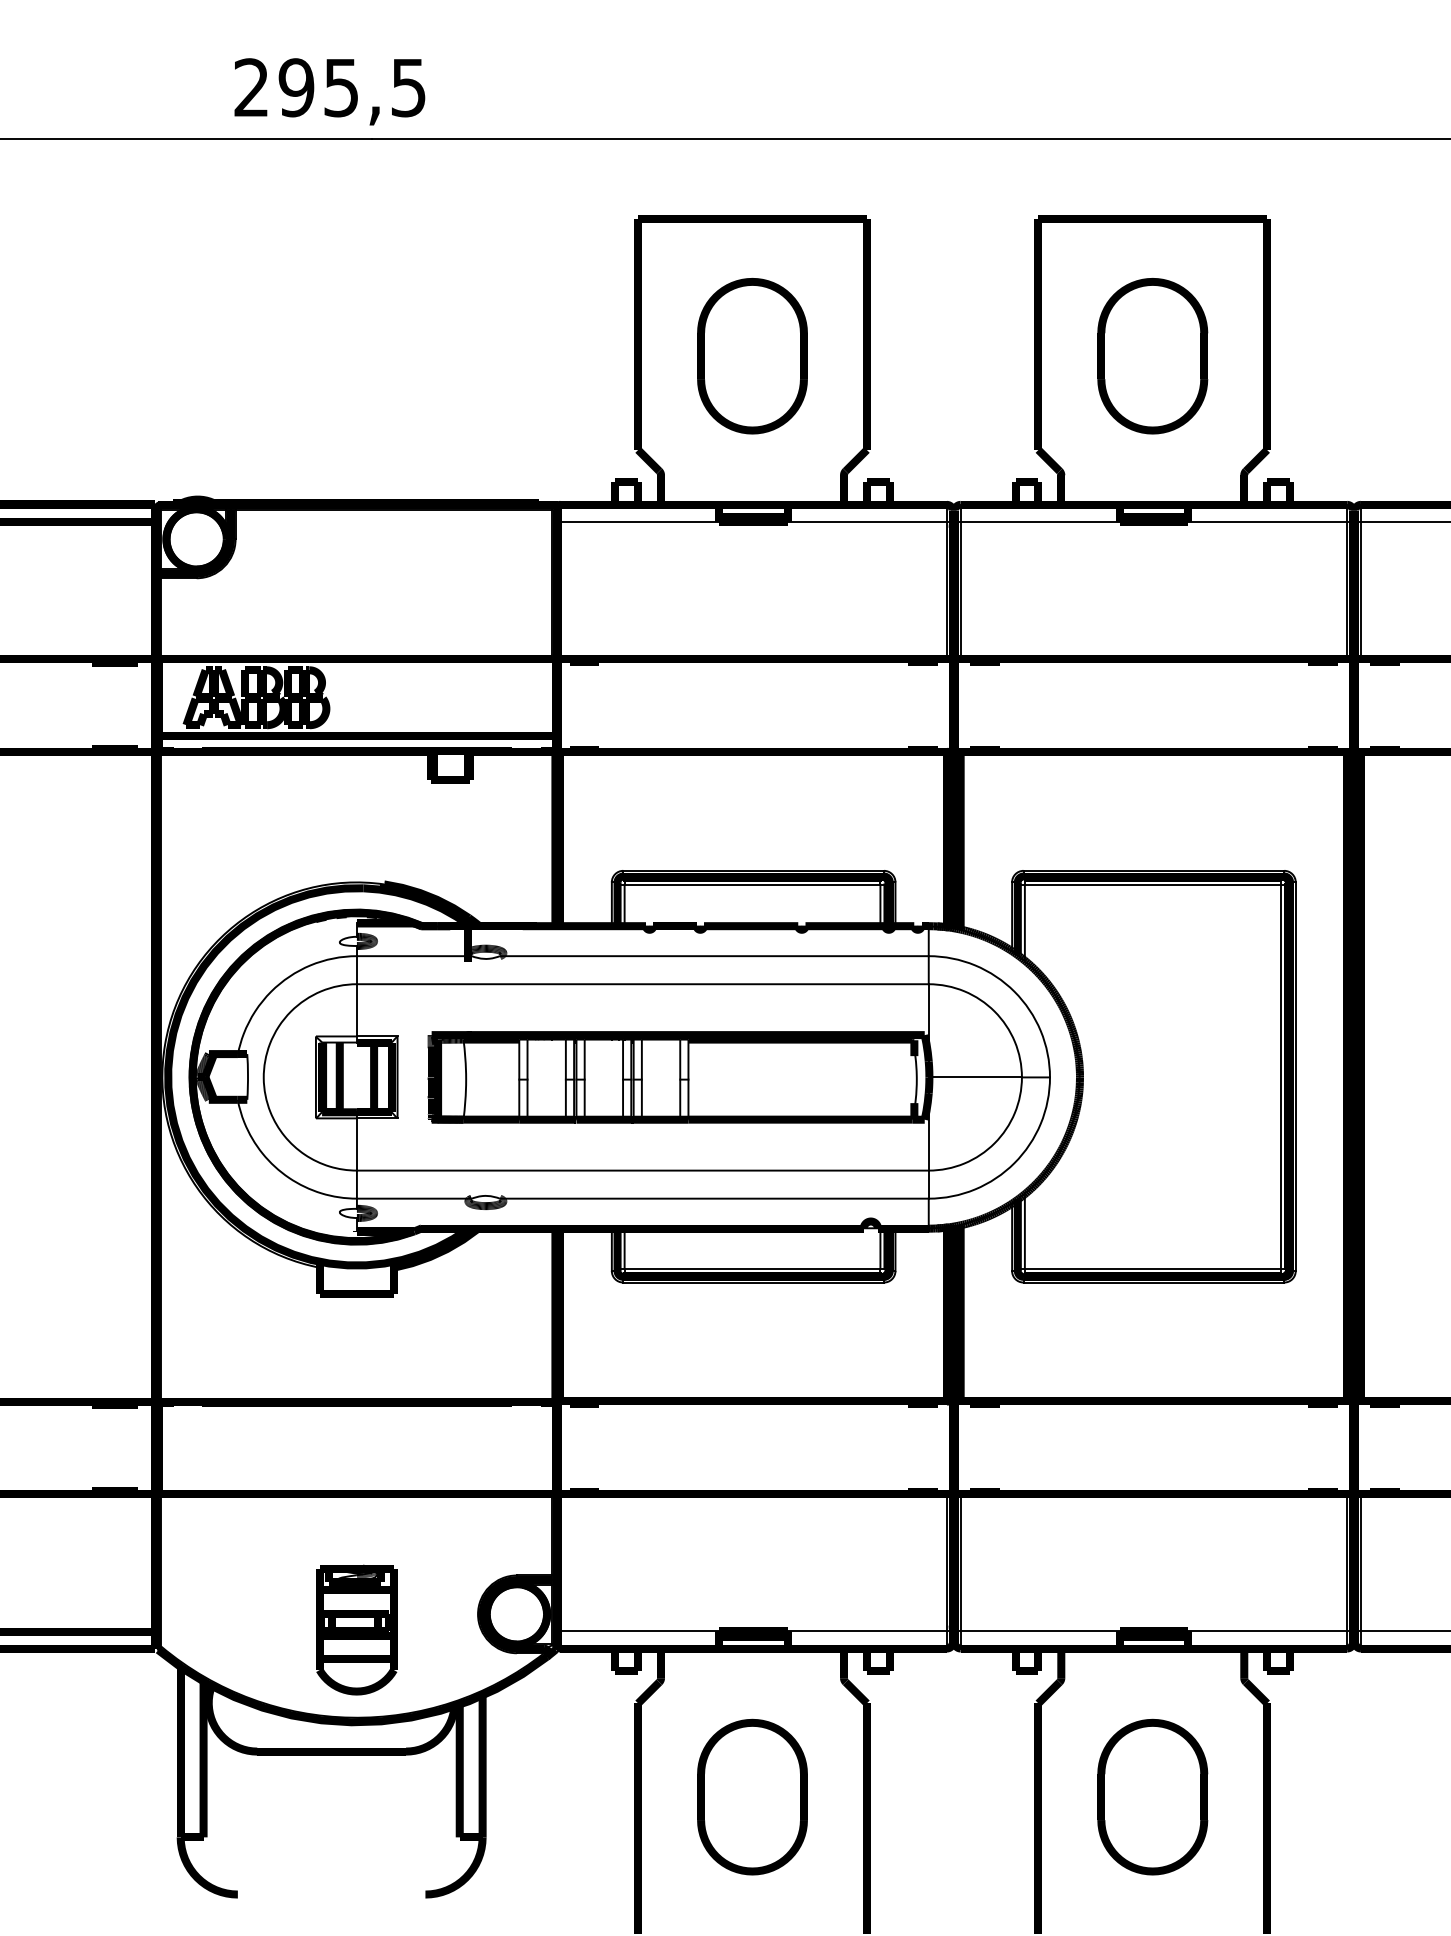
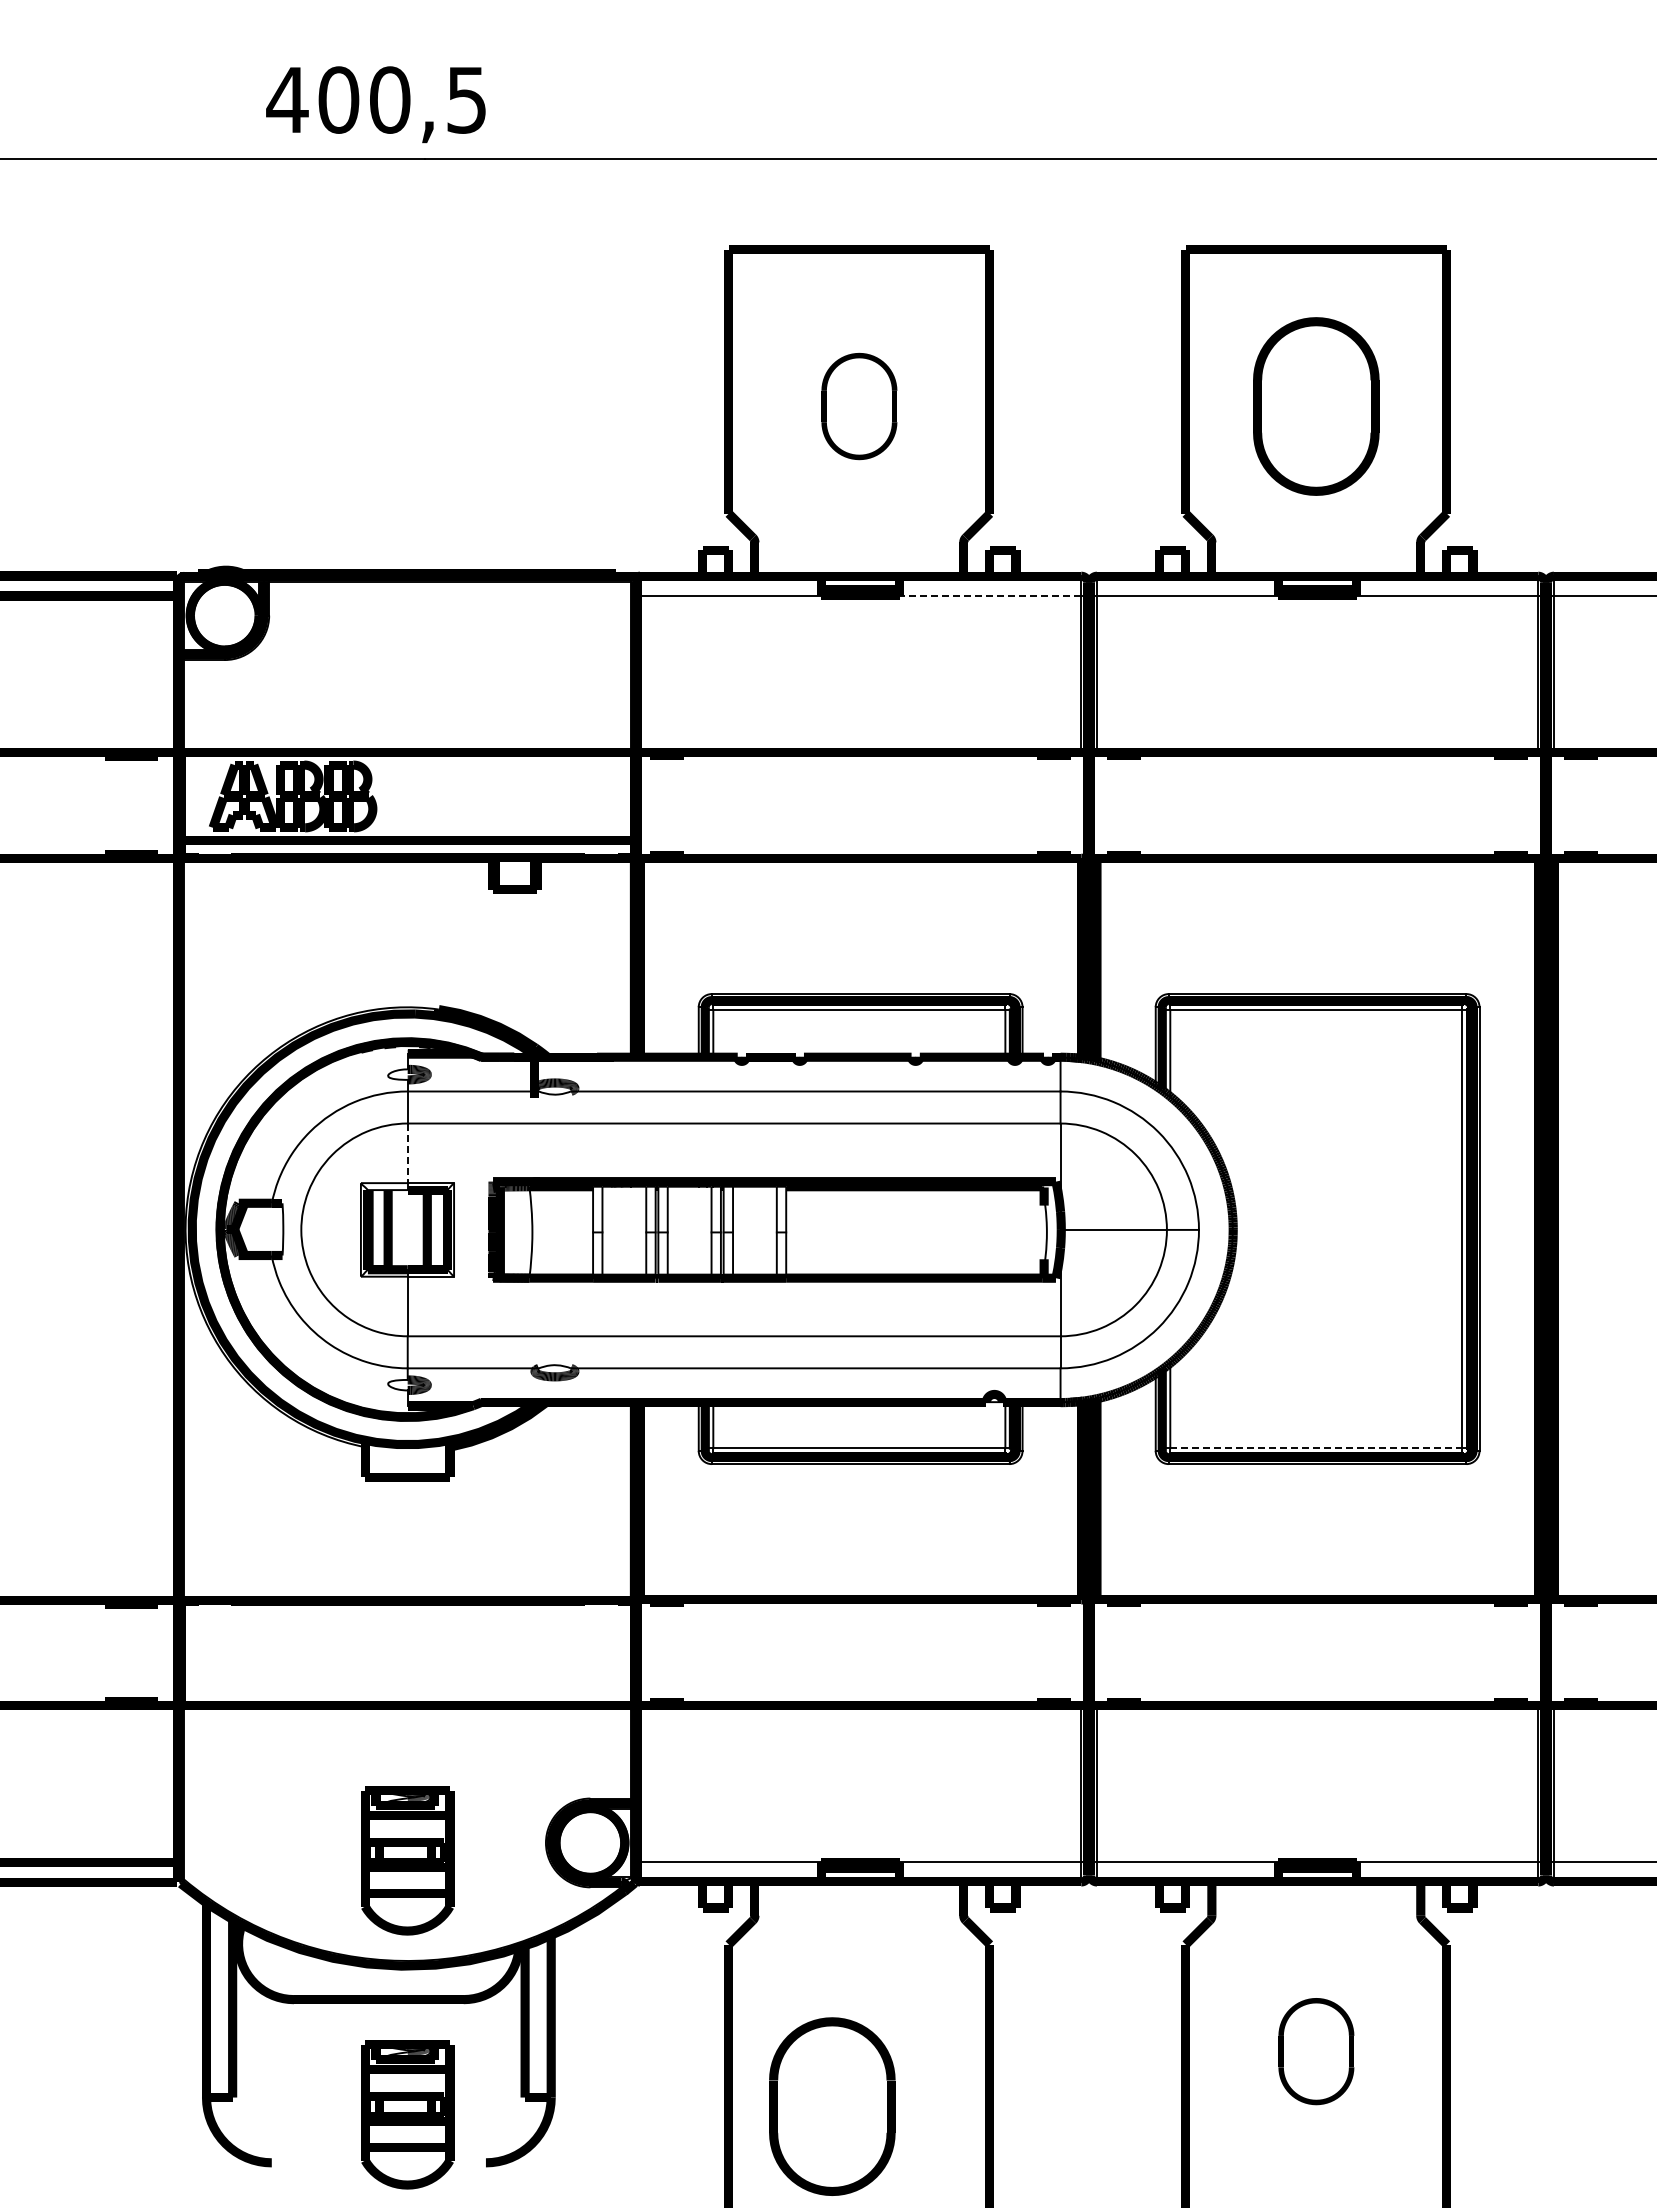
text: (296, 87) -> (338, 99), 295,5 -> 400,5
part: (752, 356) -> (859, 406), size x0.6
line: (867, 521) -> (990, 595), solid -> dashed
line: (356, 1010) -> (407, 1153), solid -> dashed
line: (1152, 1268) -> (1316, 1448), solid -> dashed
part: (752, 1797) -> (832, 2106), moved
part: (1152, 1797) -> (1316, 2051), size x0.6
part: (356, 1852) -> (407, 2114), added

